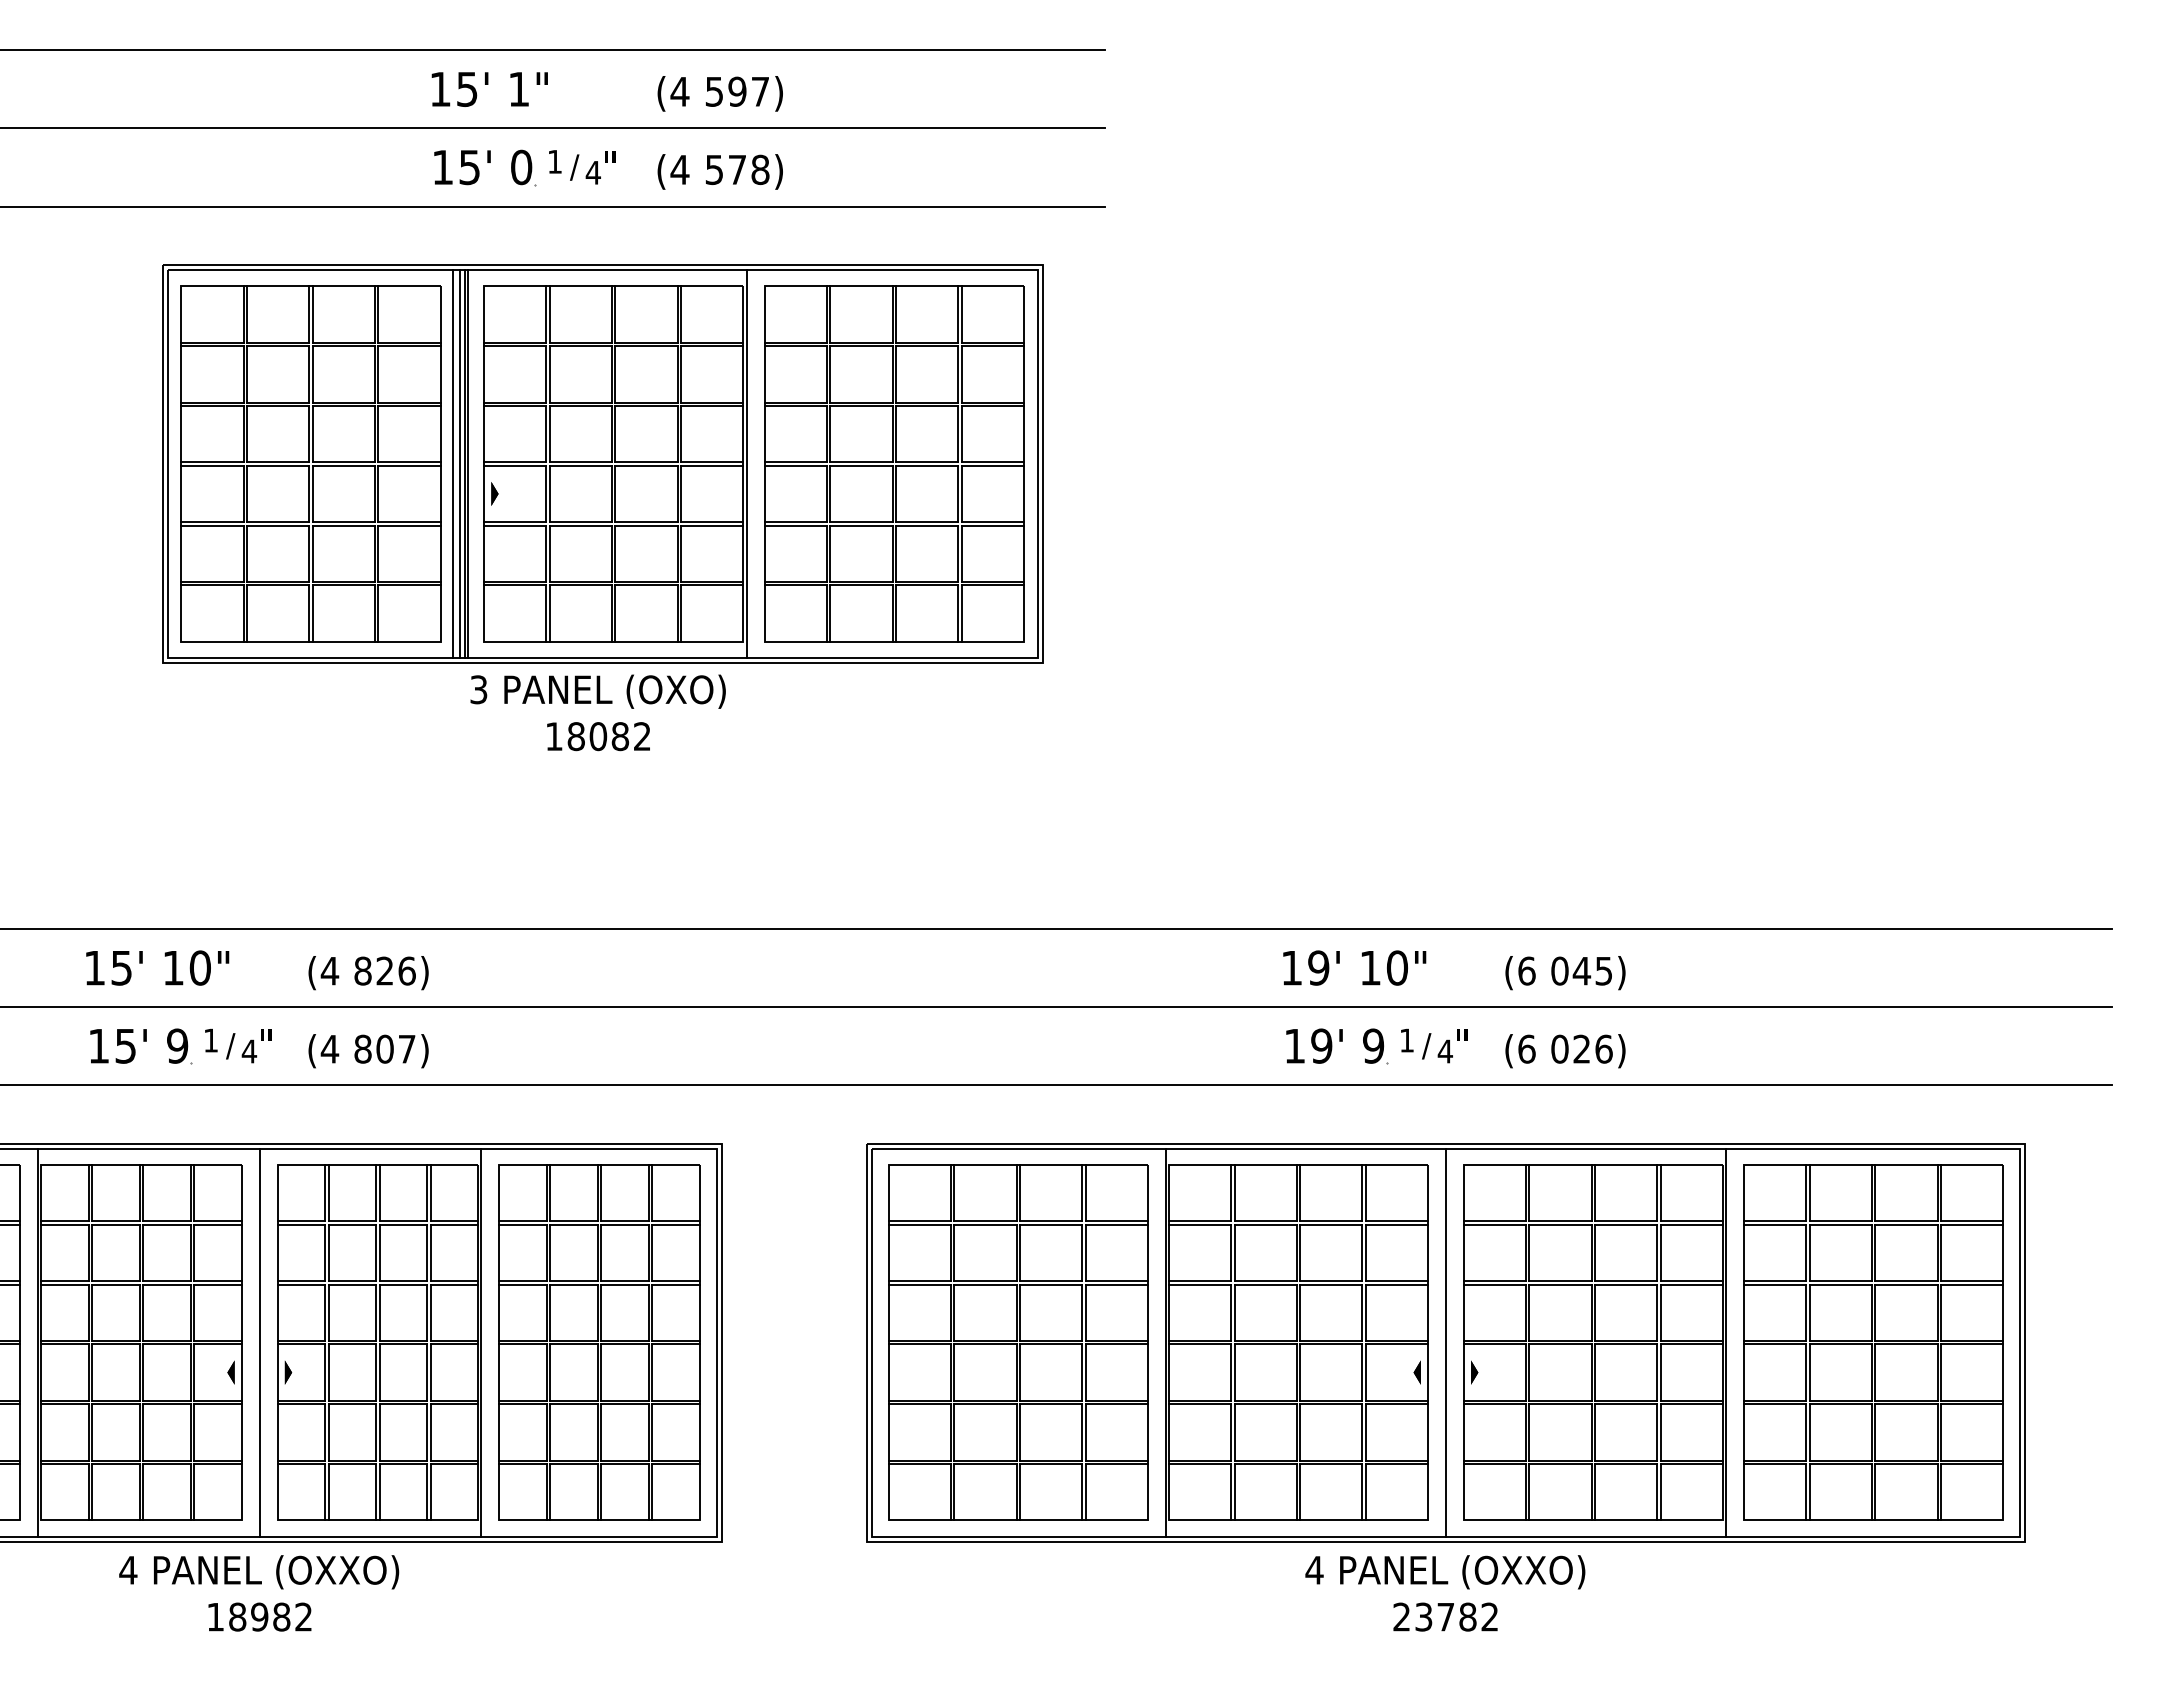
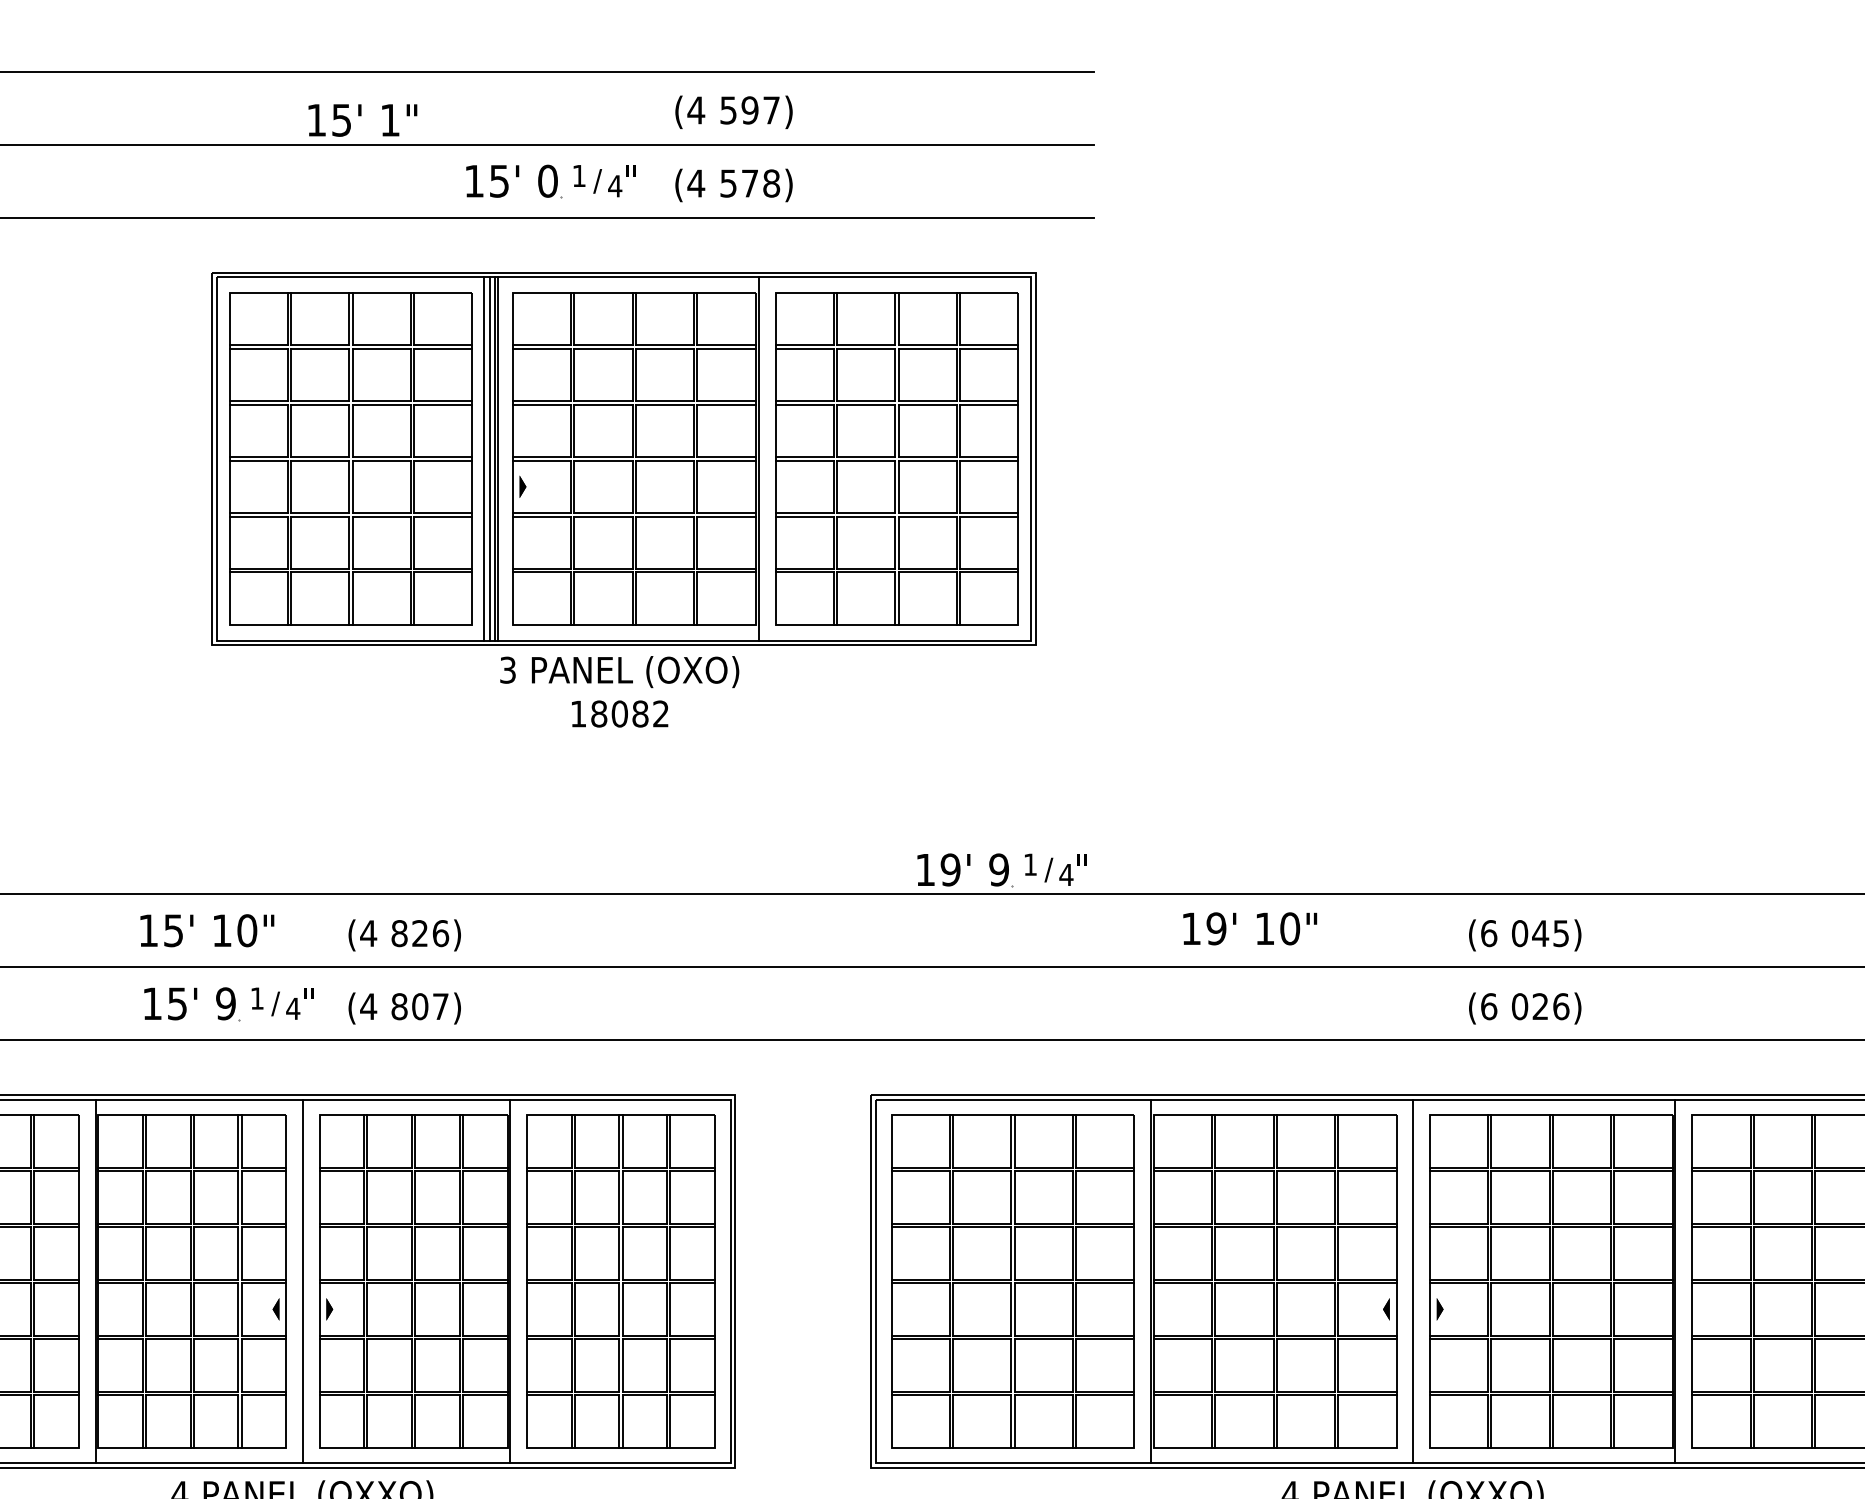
text: (489, 89) -> (362, 120), moved
text: (1354, 967) -> (1249, 928), moved
part: (1376, 1046) -> (1001, 870), moved

